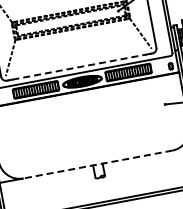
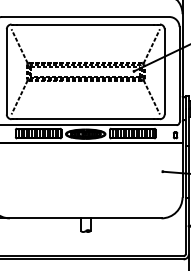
line: (80, 67) -> (86, 119), dashed -> solid
line: (97, 164) -> (85, 218), dashed -> solid

